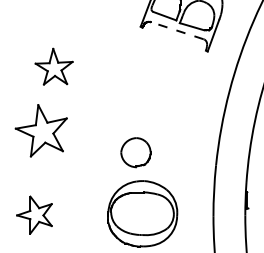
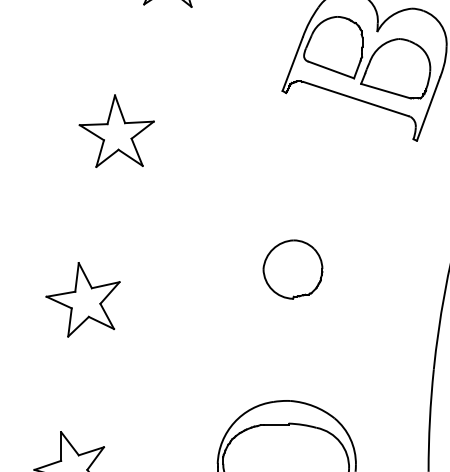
line: (177, 30) -> (356, 98), dashed -> solid
part: (53, 66) -> (115, 130), moved
part: (41, 130) -> (83, 299), size x0.71
part: (135, 152) -> (292, 269), moved

